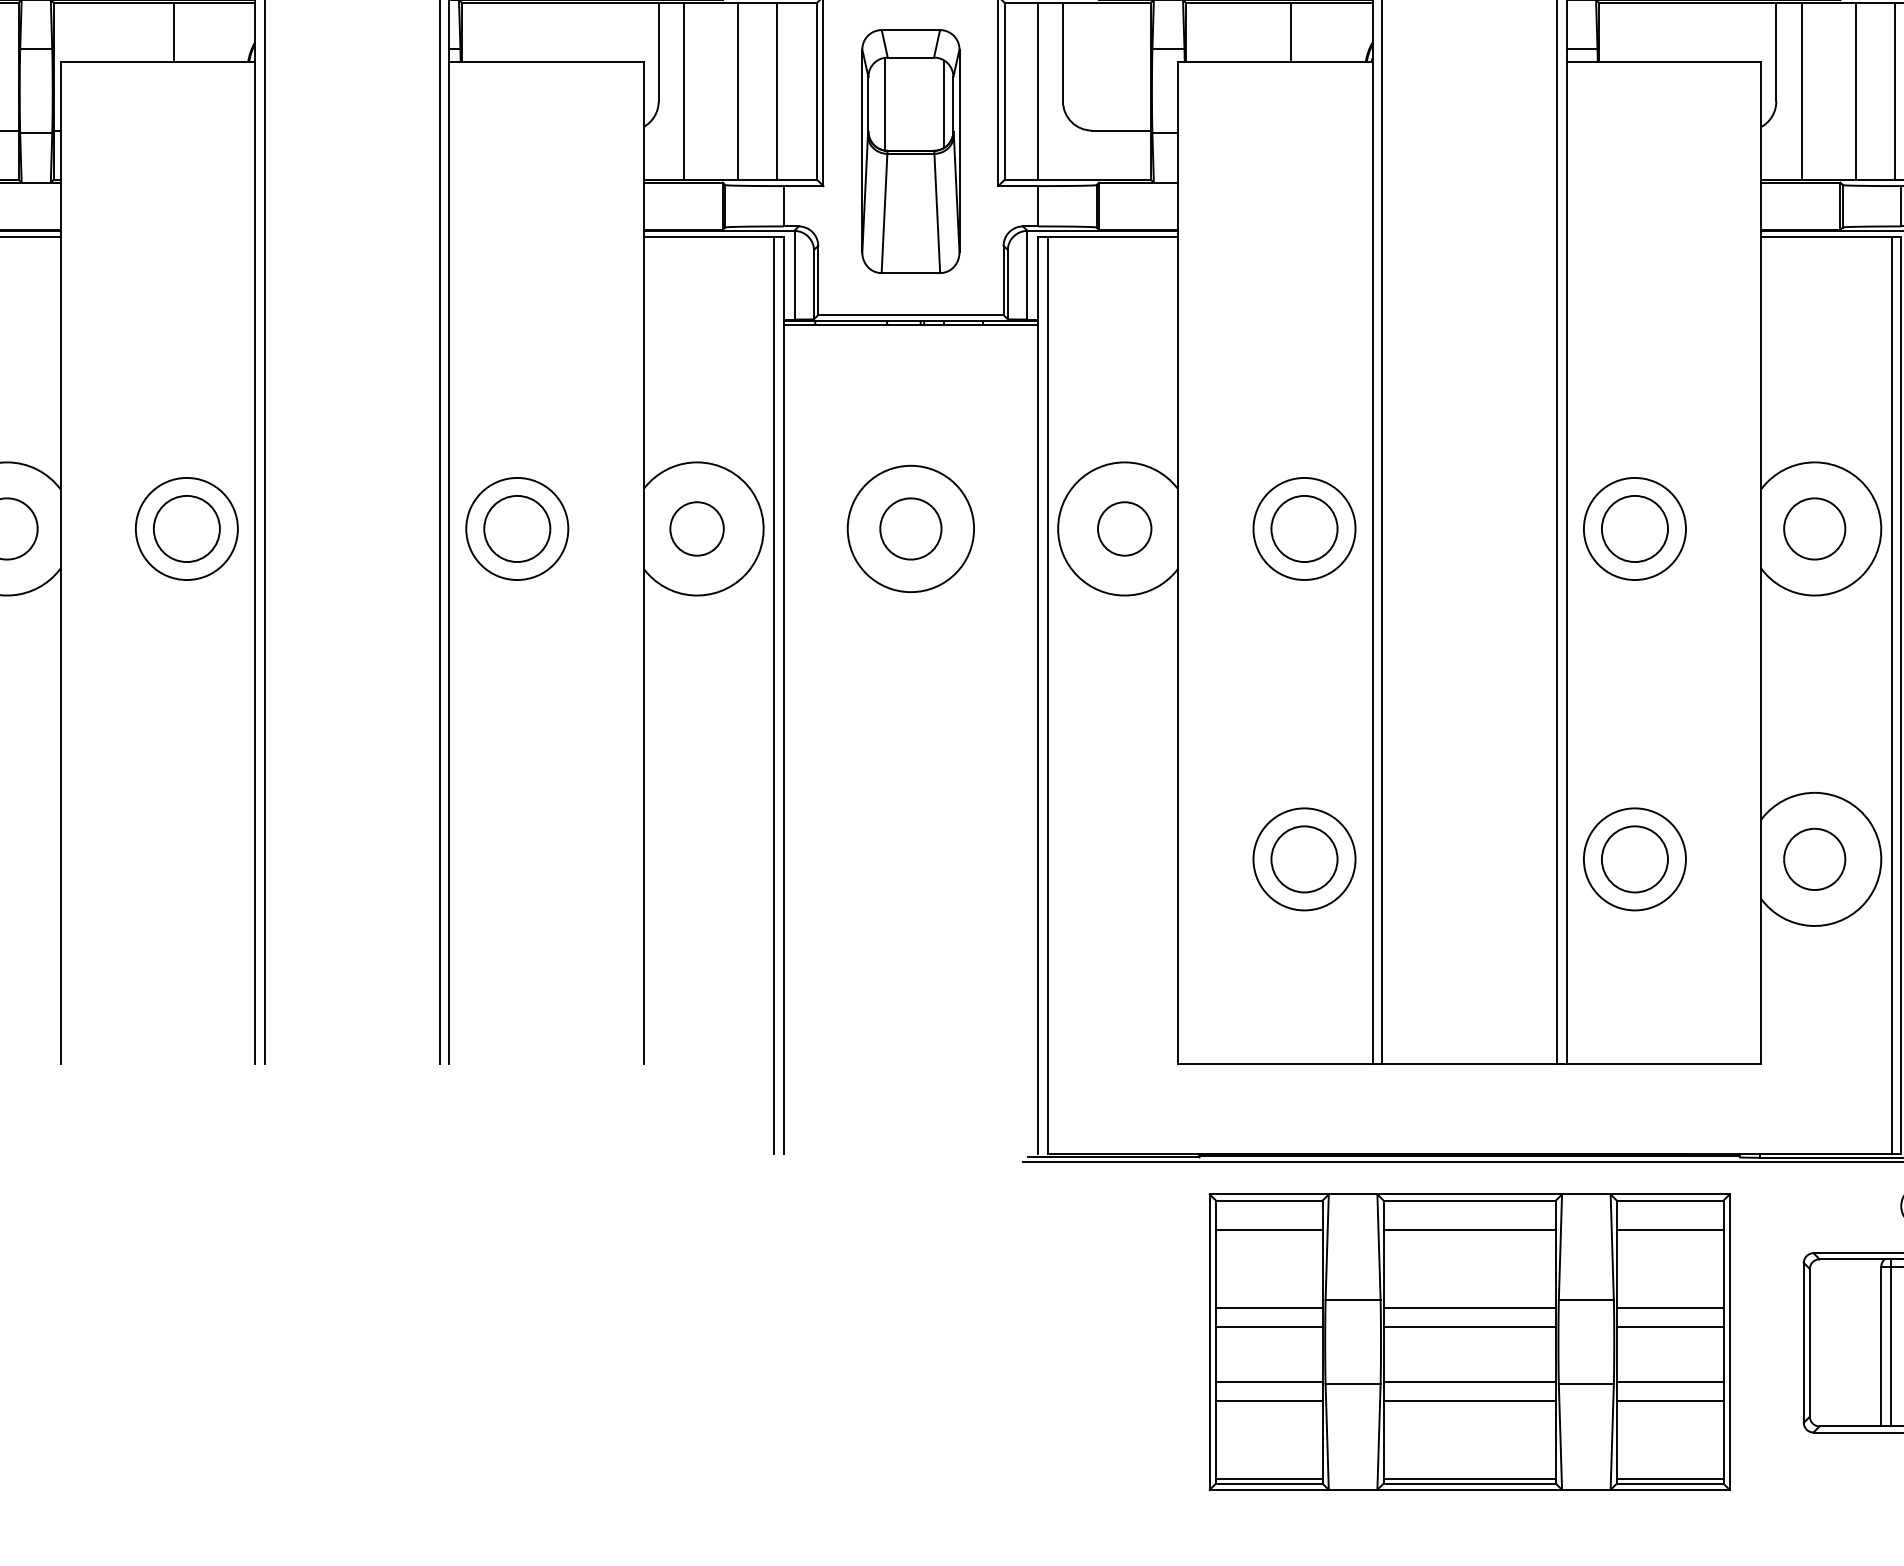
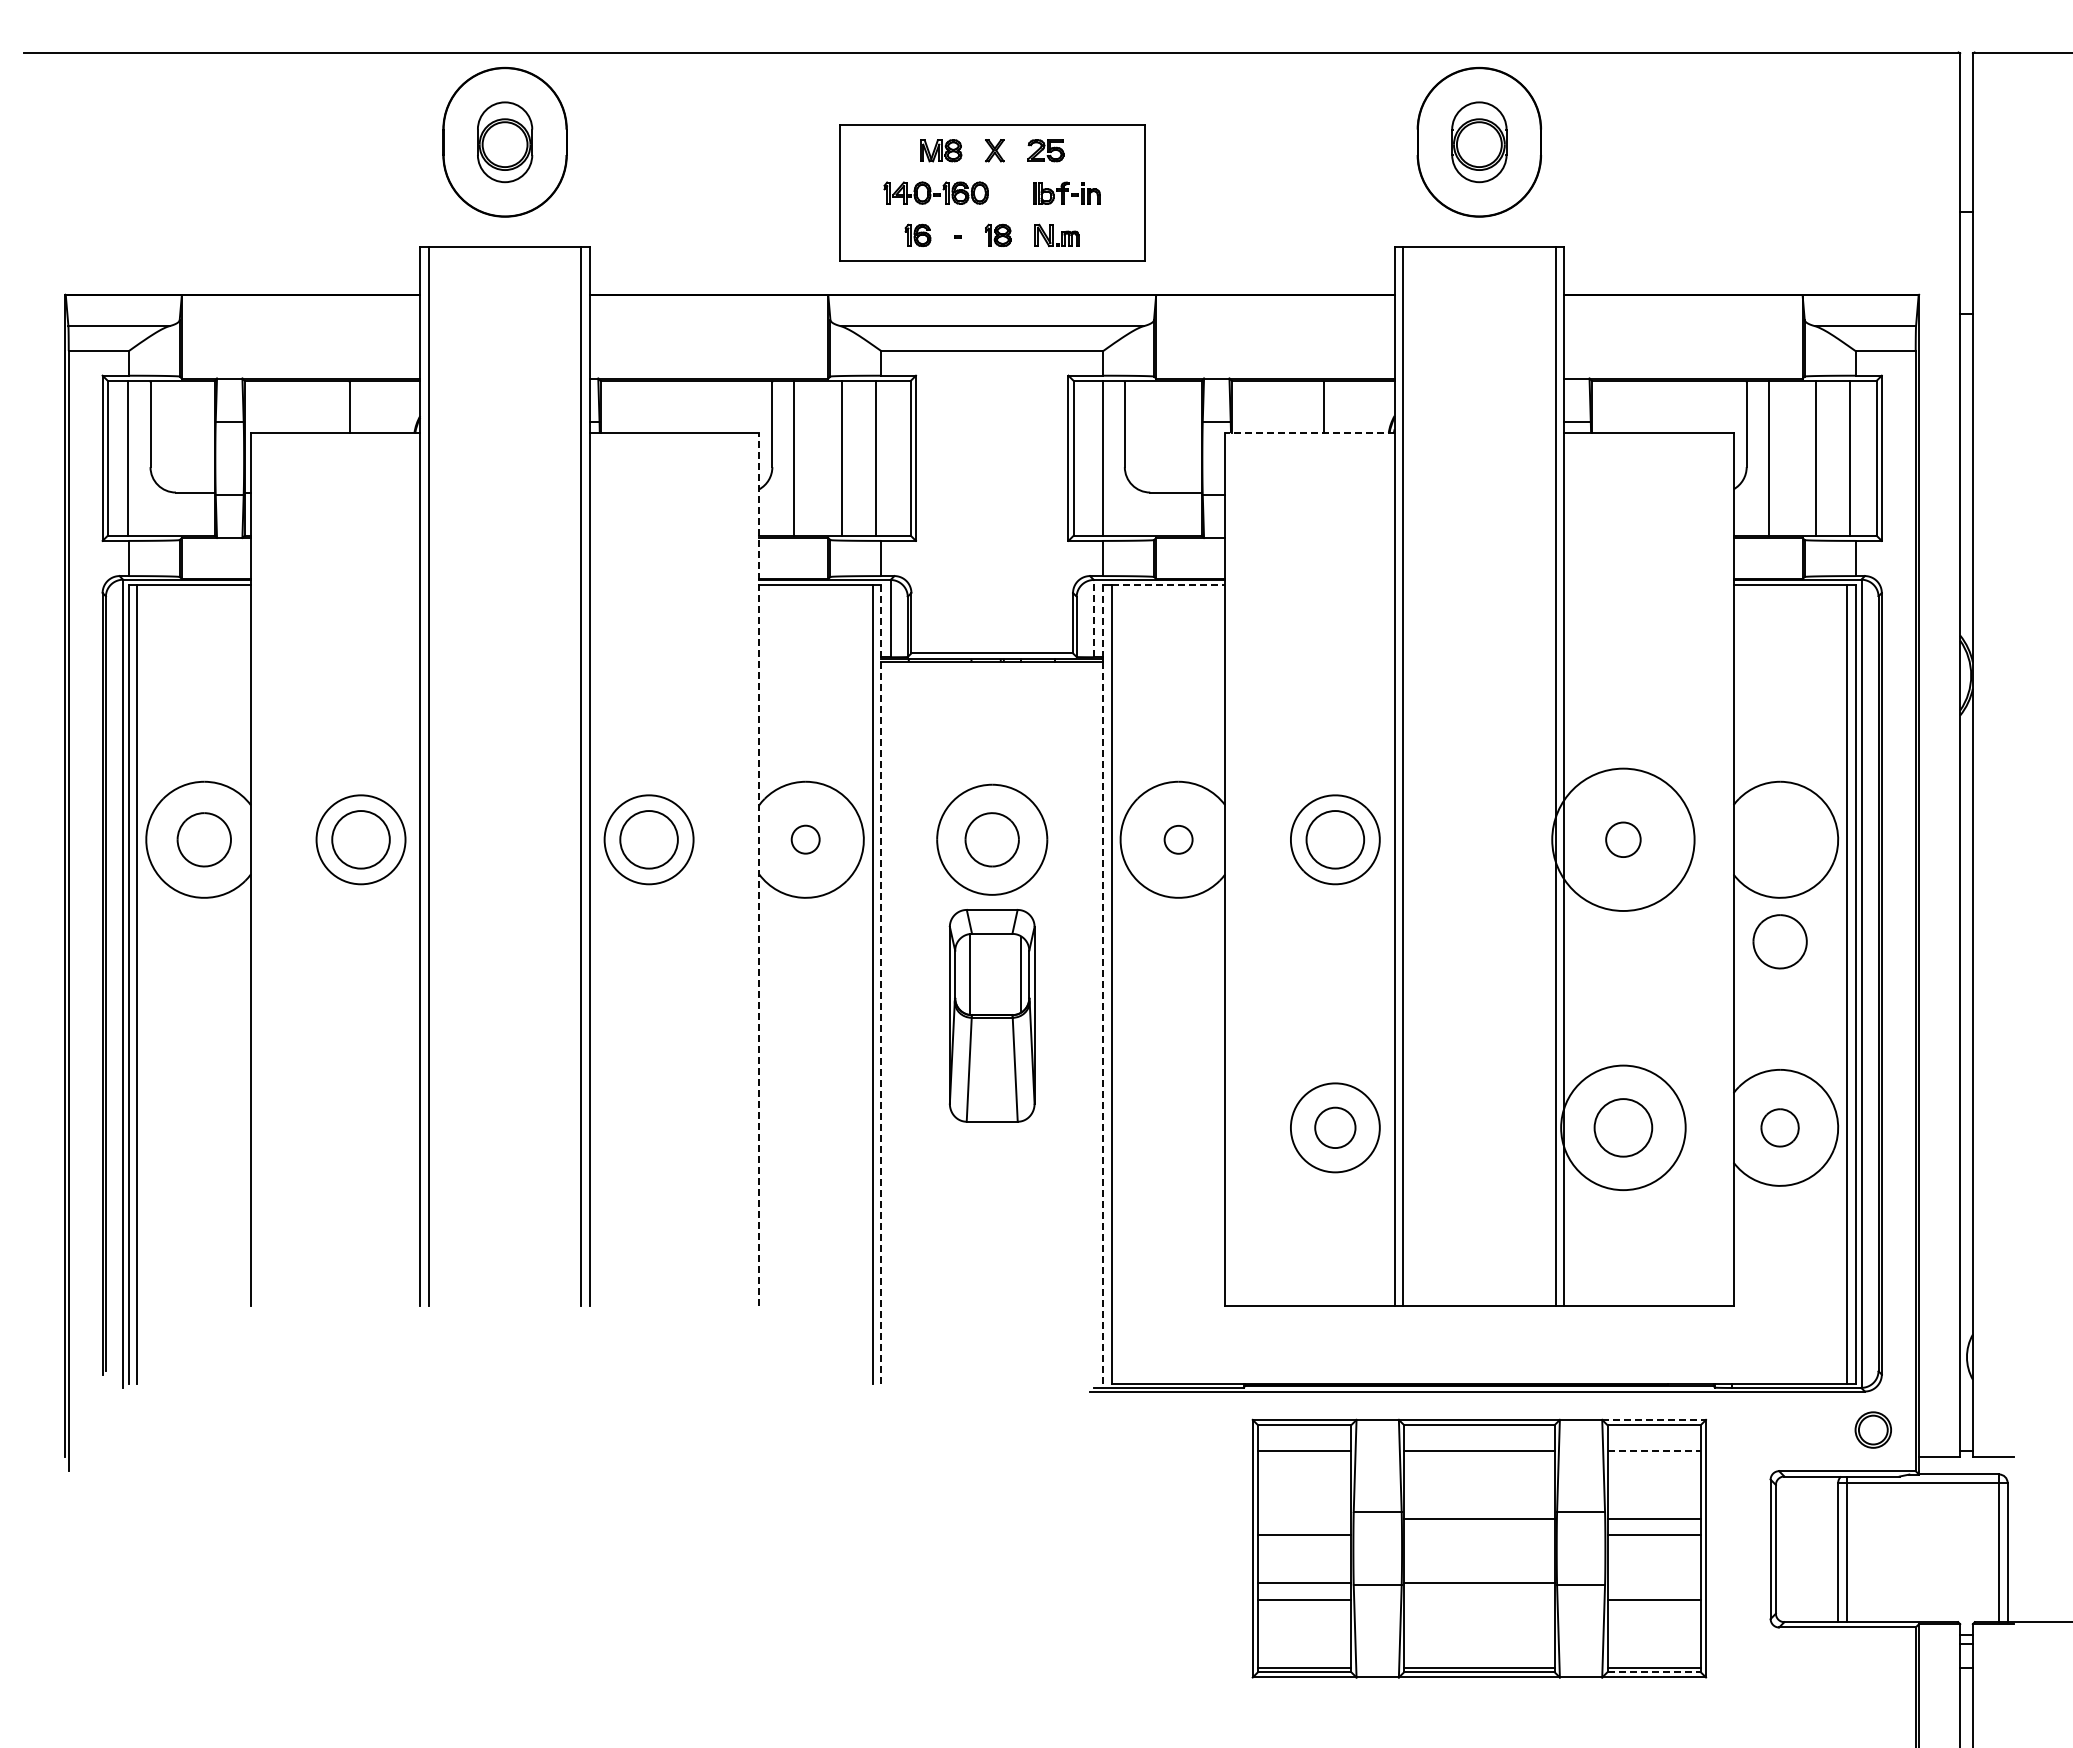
line: (1274, 62) -> (1309, 433), solid -> dashed
part: (910, 151) -> (991, 1015), moved
line: (1113, 237) -> (1168, 585), solid -> dashed
line: (1027, 275) -> (1093, 618), solid -> dashed
circle: (696, 528) -> (805, 839), size x0.6
circle: (1124, 528) -> (1178, 839), size x0.6
circle: (1633, 528) -> (1622, 839), size x1.6
circle: (1635, 528) -> (1623, 839), size x0.6
part: (1813, 528) -> (1779, 941), moved
line: (643, 561) -> (759, 868), solid -> dashed
line: (783, 694) -> (881, 984), solid -> dashed
line: (1038, 694) -> (1103, 984), solid -> dashed
circle: (1304, 858) -> (1335, 1127), size x0.7
circle: (1633, 858) -> (1622, 1127), size x1.4
part: (1813, 858) -> (1779, 1127), size x0.7
line: (1670, 1193) -> (1654, 1419), solid -> dashed
line: (1670, 1229) -> (1654, 1450), solid -> dashed
line: (1269, 1307) -> (1304, 1518), removed
line: (1469, 1326) -> (1479, 1535), removed
line: (1669, 1382) -> (1653, 1583), removed
line: (1469, 1401) -> (1479, 1600), removed
line: (1670, 1484) -> (1654, 1672), solid -> dashed

